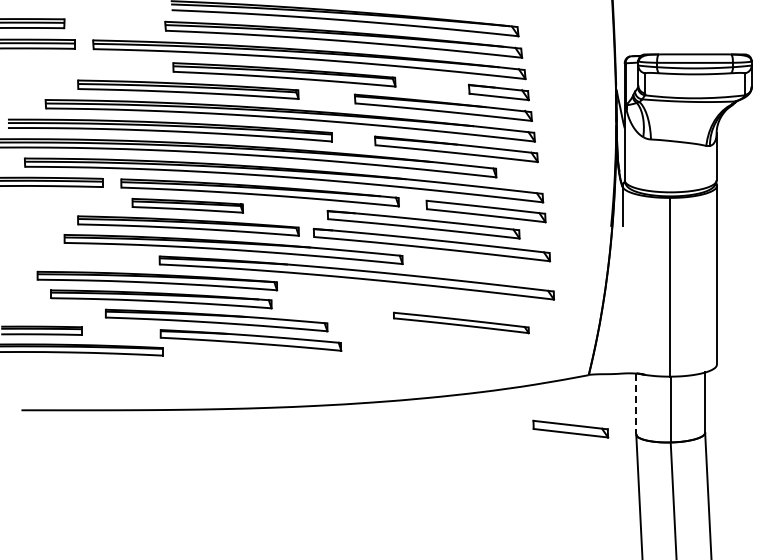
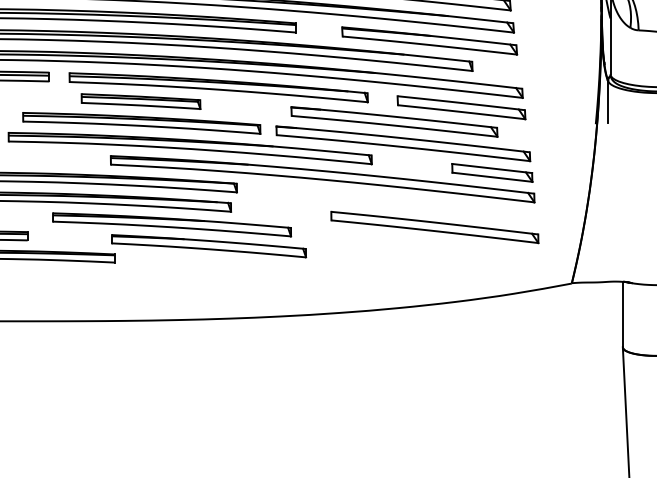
part: (461, 322) -> (435, 226), size x1.43
line: (636, 404) -> (623, 315), dashed -> solid
part: (570, 428) -> (492, 172), moved

